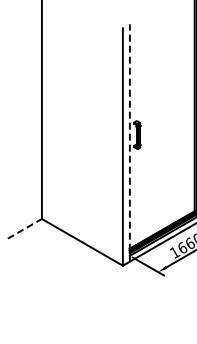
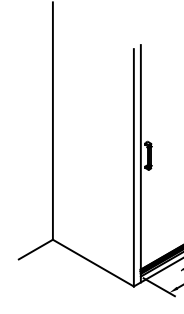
line: (129, 143) -> (140, 164), dashed -> solid
line: (24, 228) -> (35, 249), dashed -> solid

